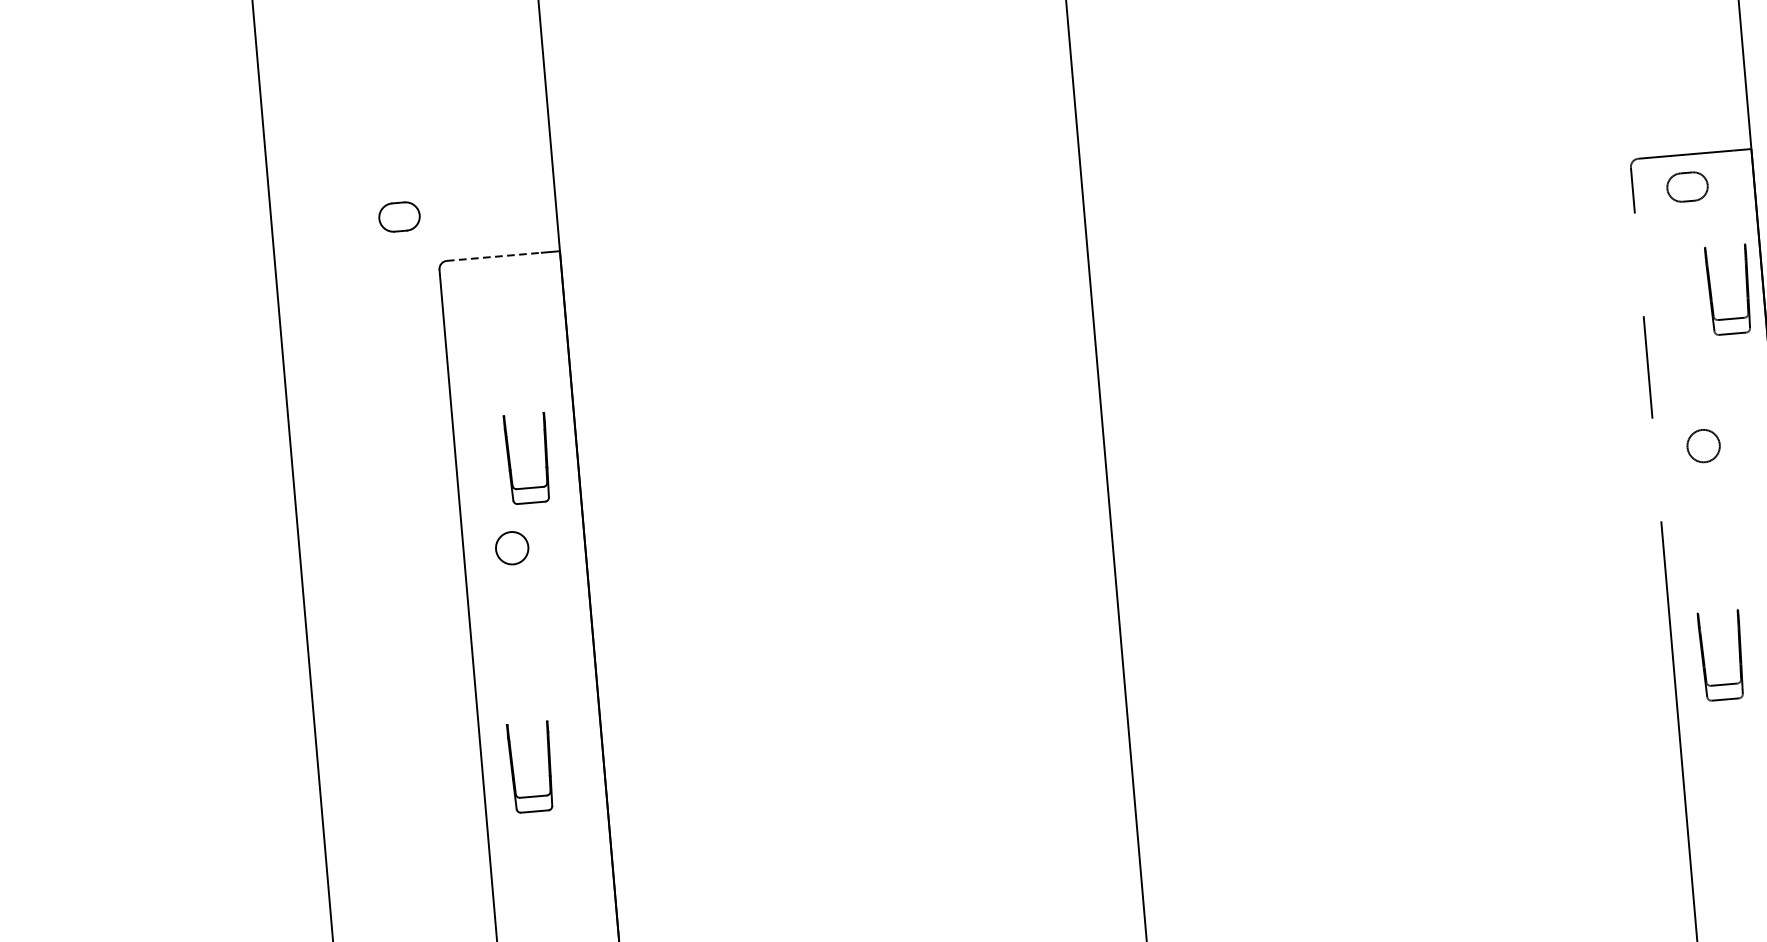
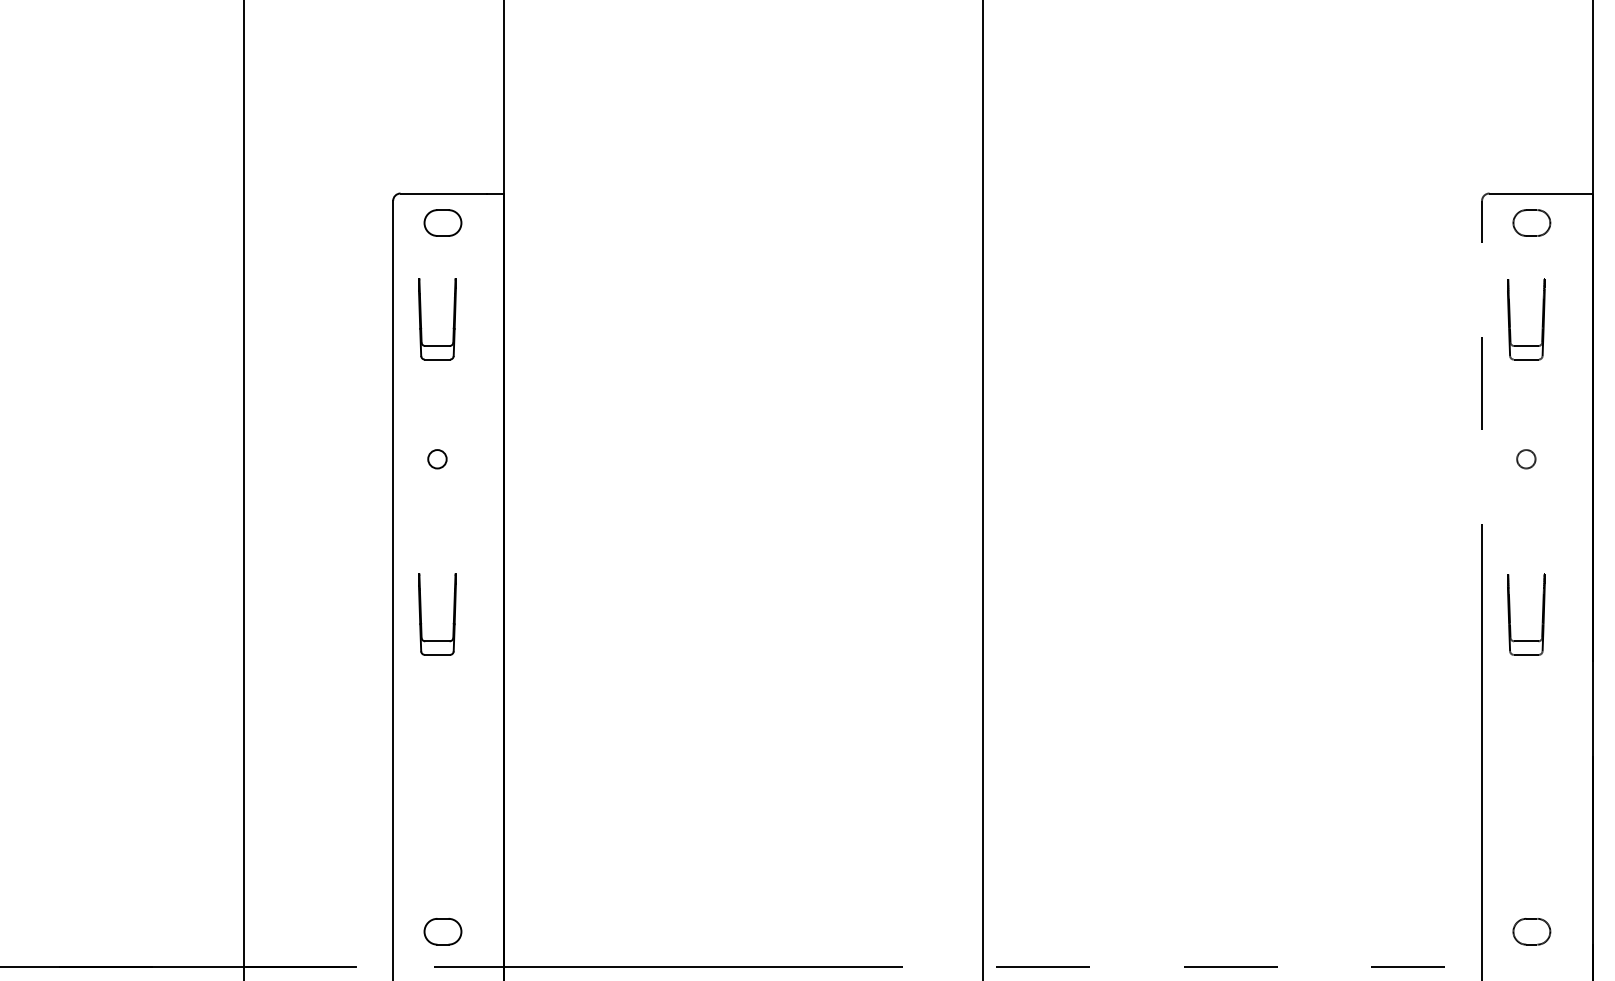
part: (398, 216) -> (442, 222), moved
line: (494, 256) -> (444, 193), dashed -> solid
part: (1711, 291) -> (1510, 319), moved
circle: (1703, 446) -> (1526, 459), size x0.62
part: (510, 460) -> (421, 319), moved
circle: (512, 548) -> (437, 459), size x0.62
part: (1704, 656) -> (1510, 614), moved
part: (513, 768) -> (421, 614), moved

